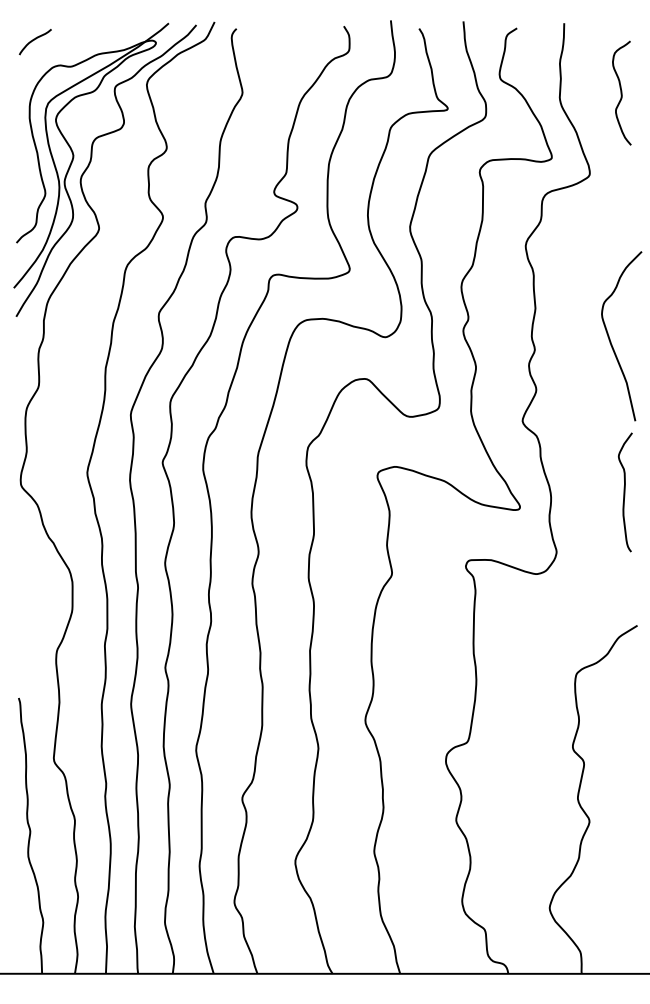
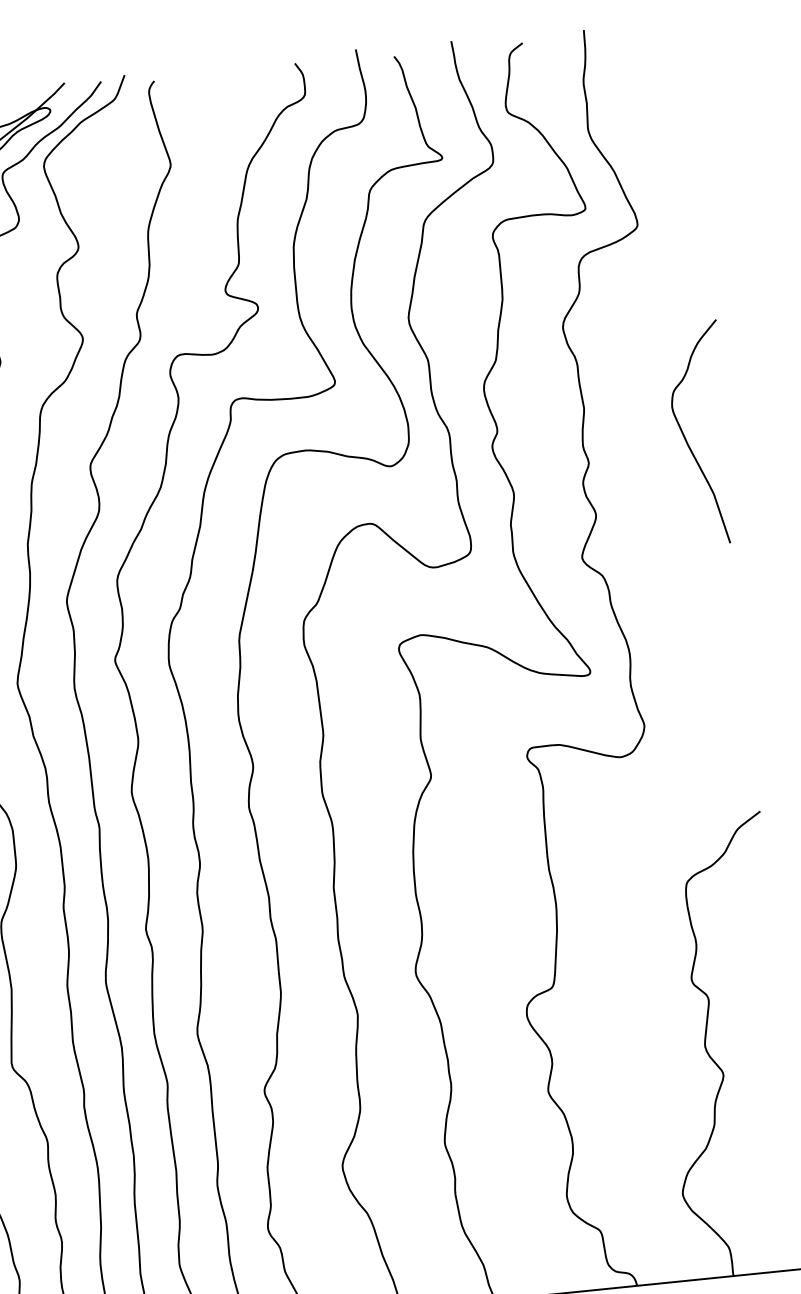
curve: (621, 92) -> (668, 113), removed
curve: (624, 492) -> (725, 638), removed

